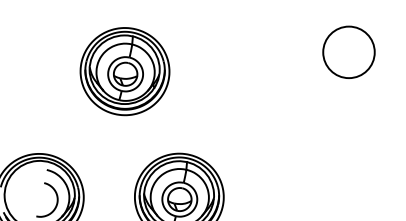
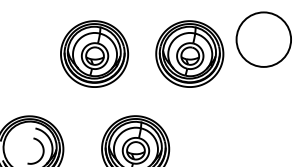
circle: (348, 51) -> (263, 38), size x1.4
part: (250, 71) -> (189, 54), added

